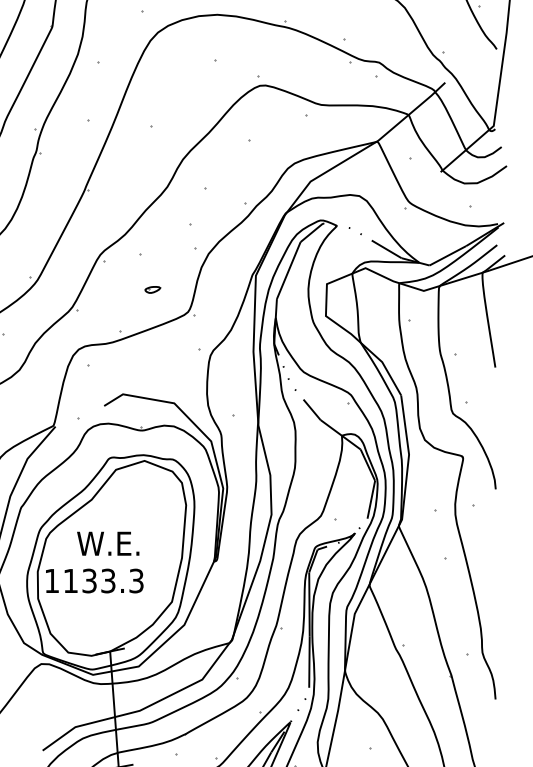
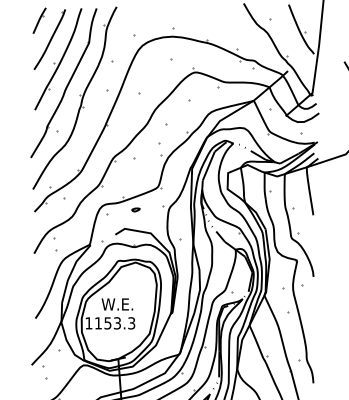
part: (151, 288) -> (135, 209), moved
text: (88, 579) -> (107, 322), 1133.3 -> 1153.3

